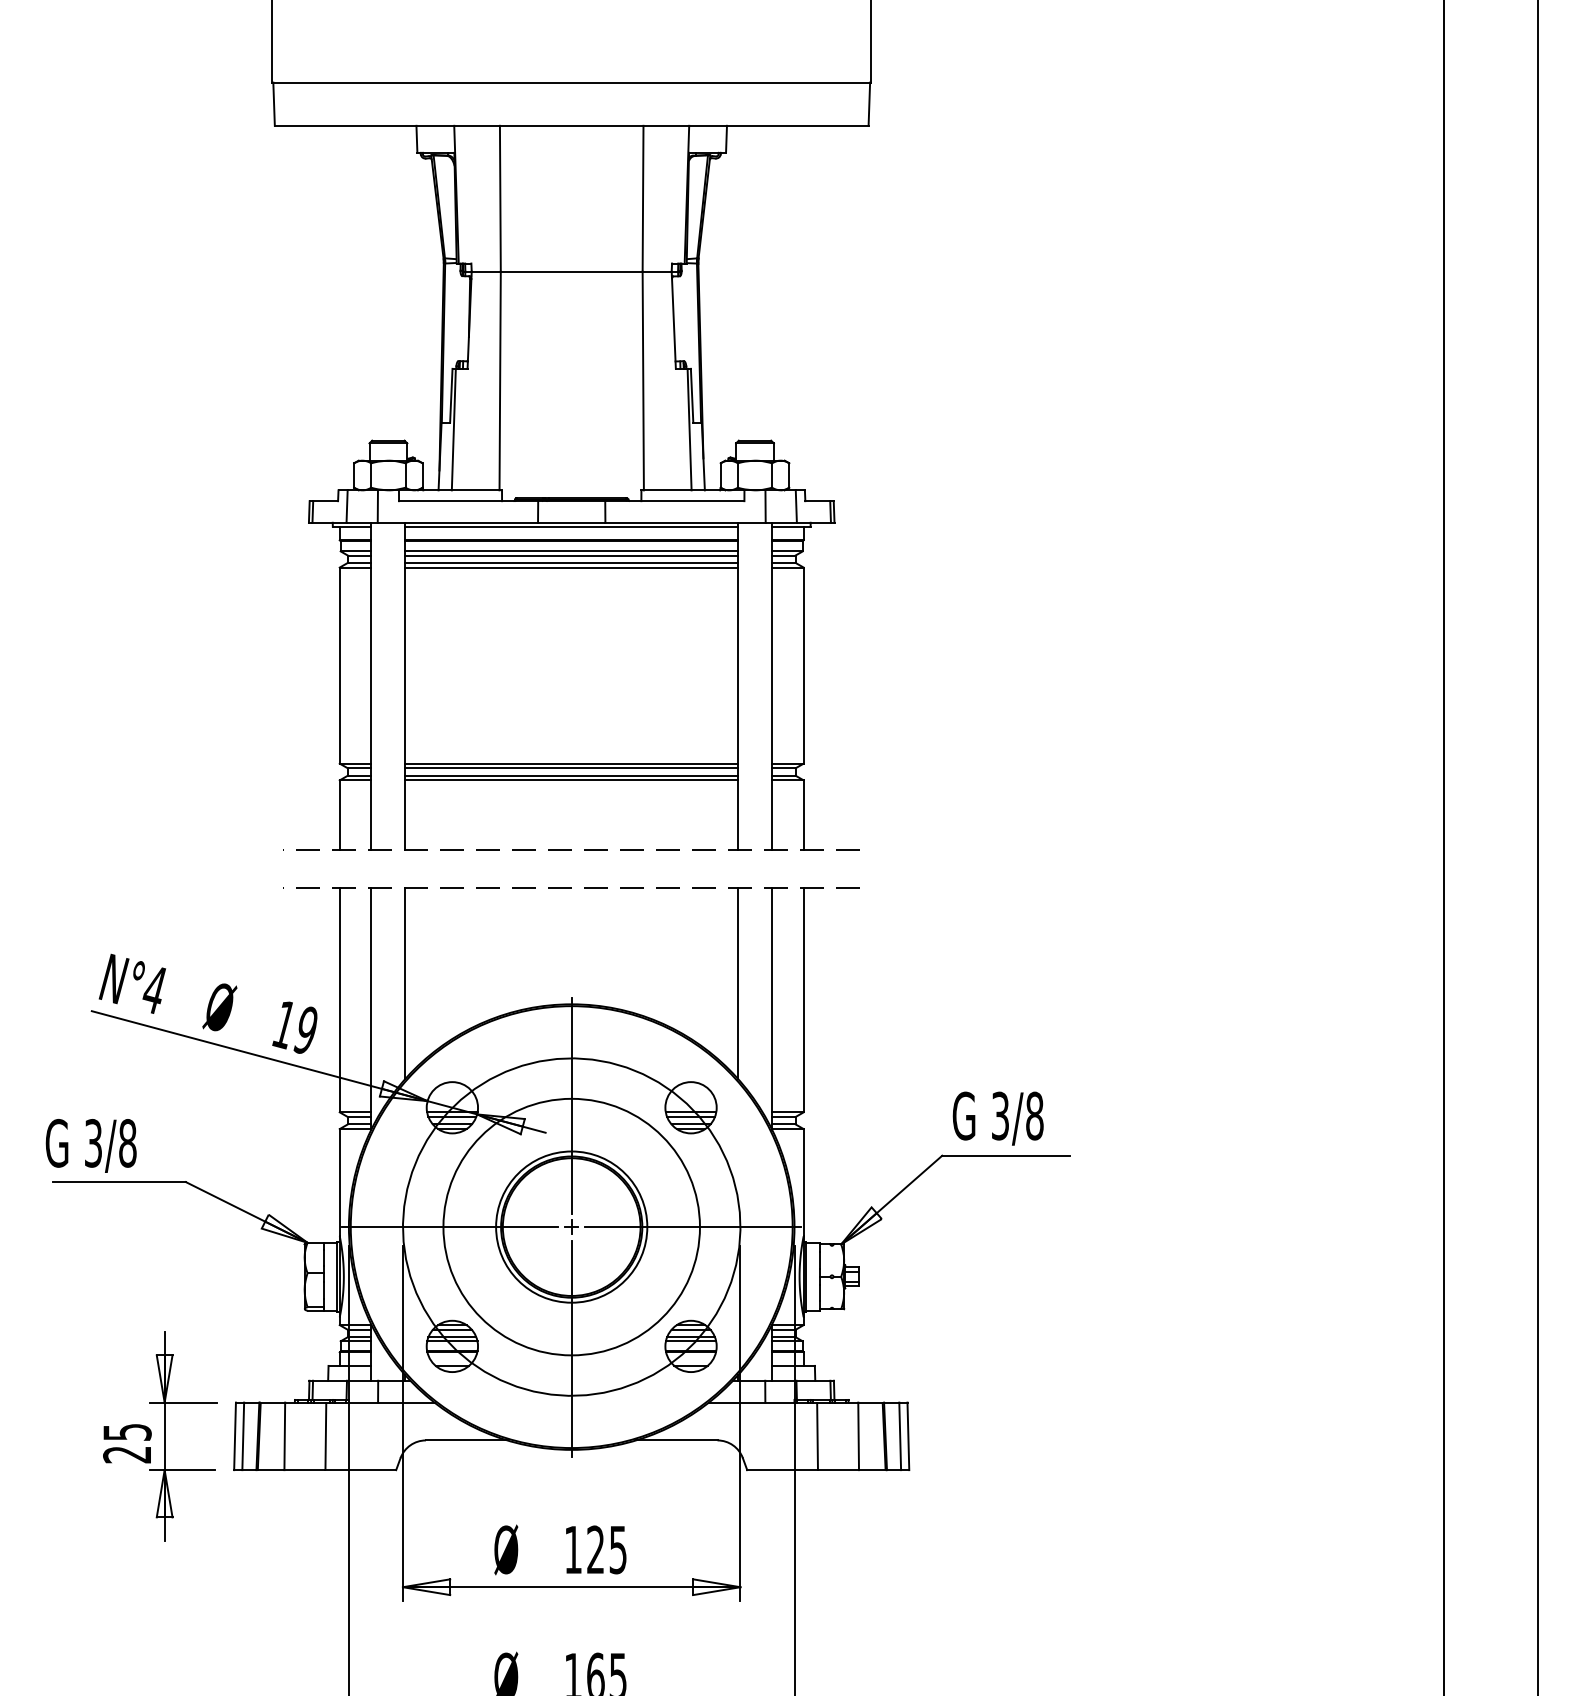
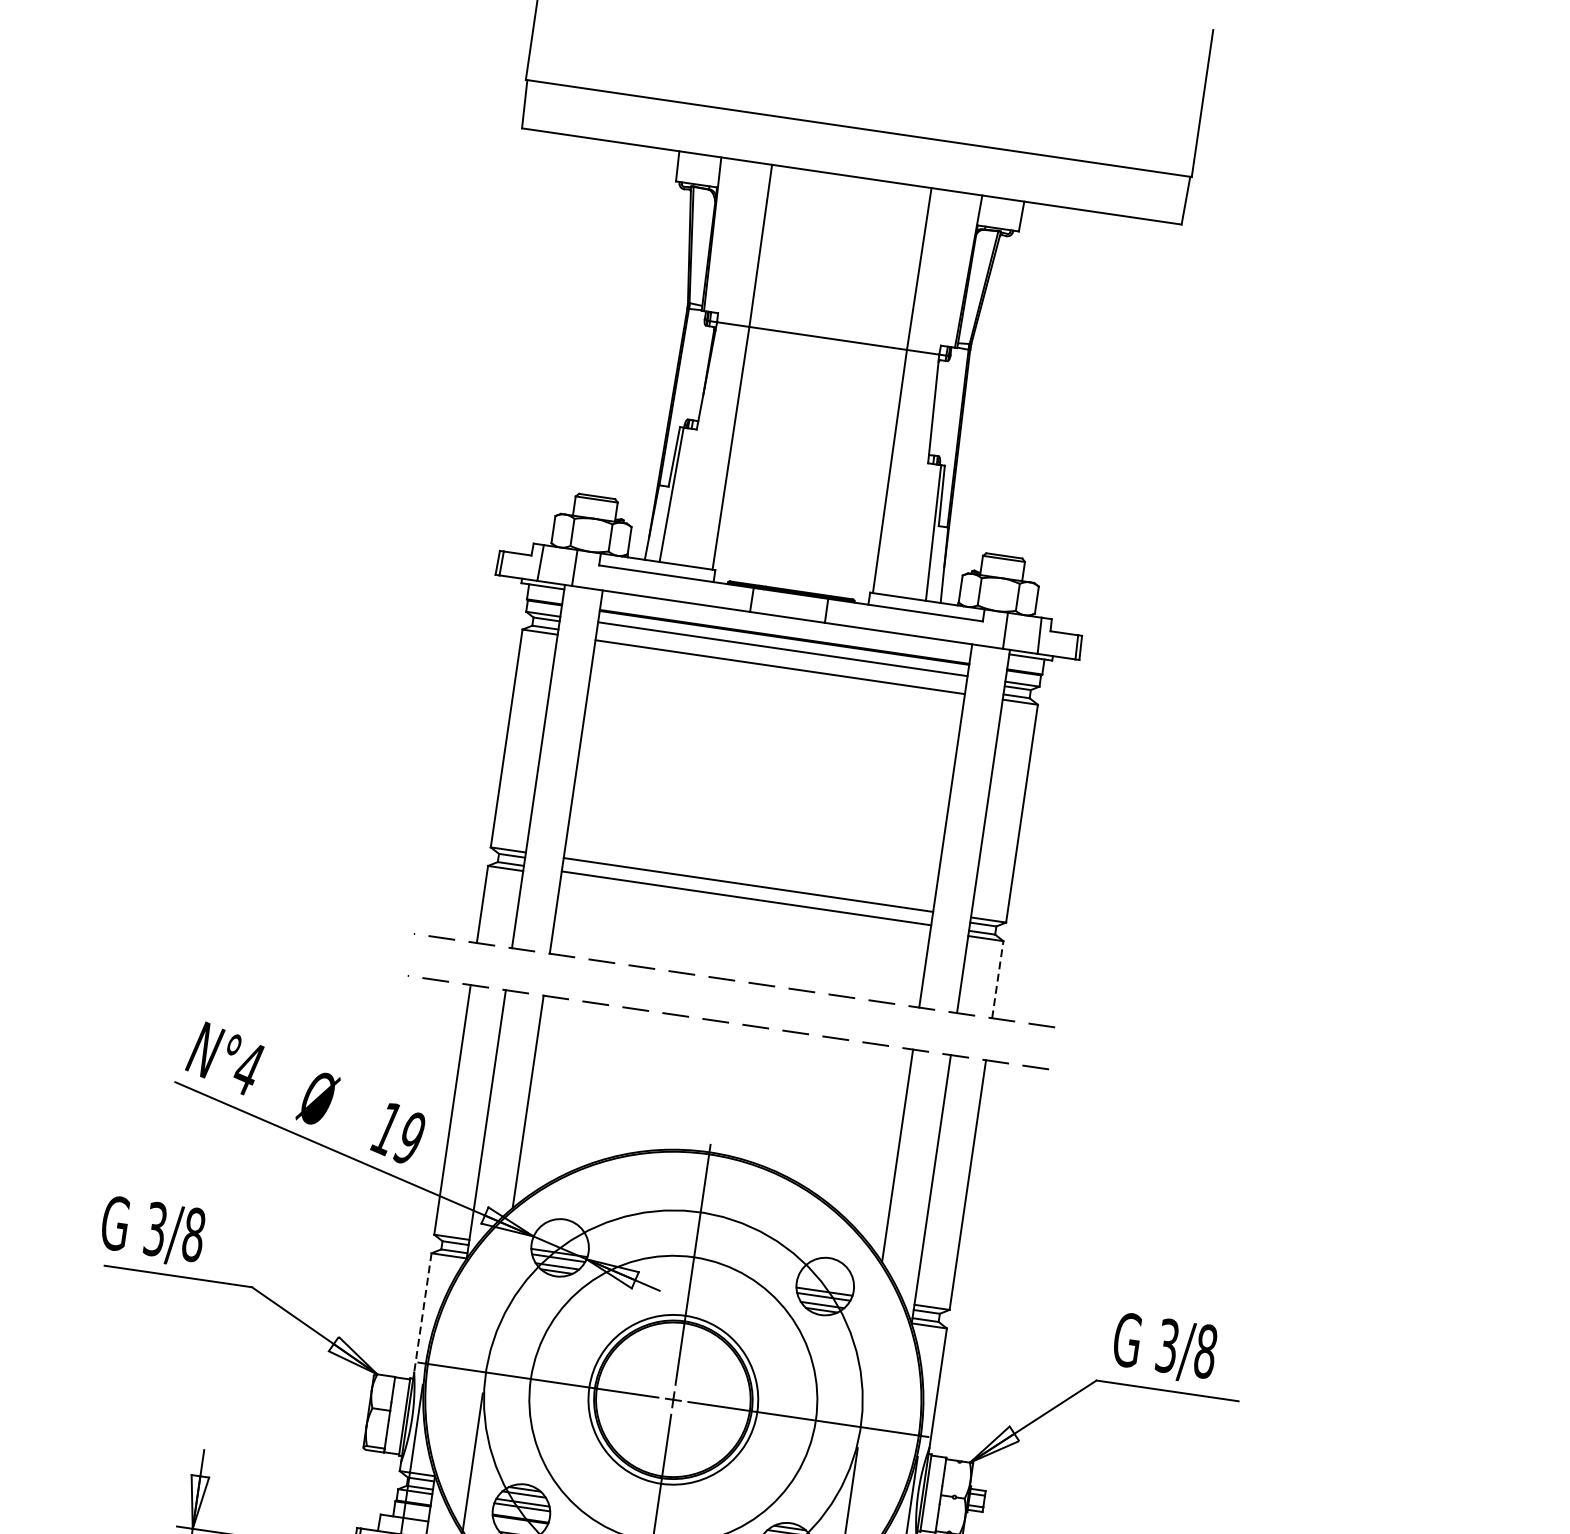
line: (571, 526) -> (786, 621), removed
line: (571, 555) -> (781, 653), removed
line: (571, 562) -> (780, 661), removed
line: (571, 768) -> (747, 890), removed
line: (571, 780) -> (745, 903), removed
line: (803, 815) -> (997, 980), solid -> dashed
line: (339, 1182) -> (422, 1312), solid -> dashed

